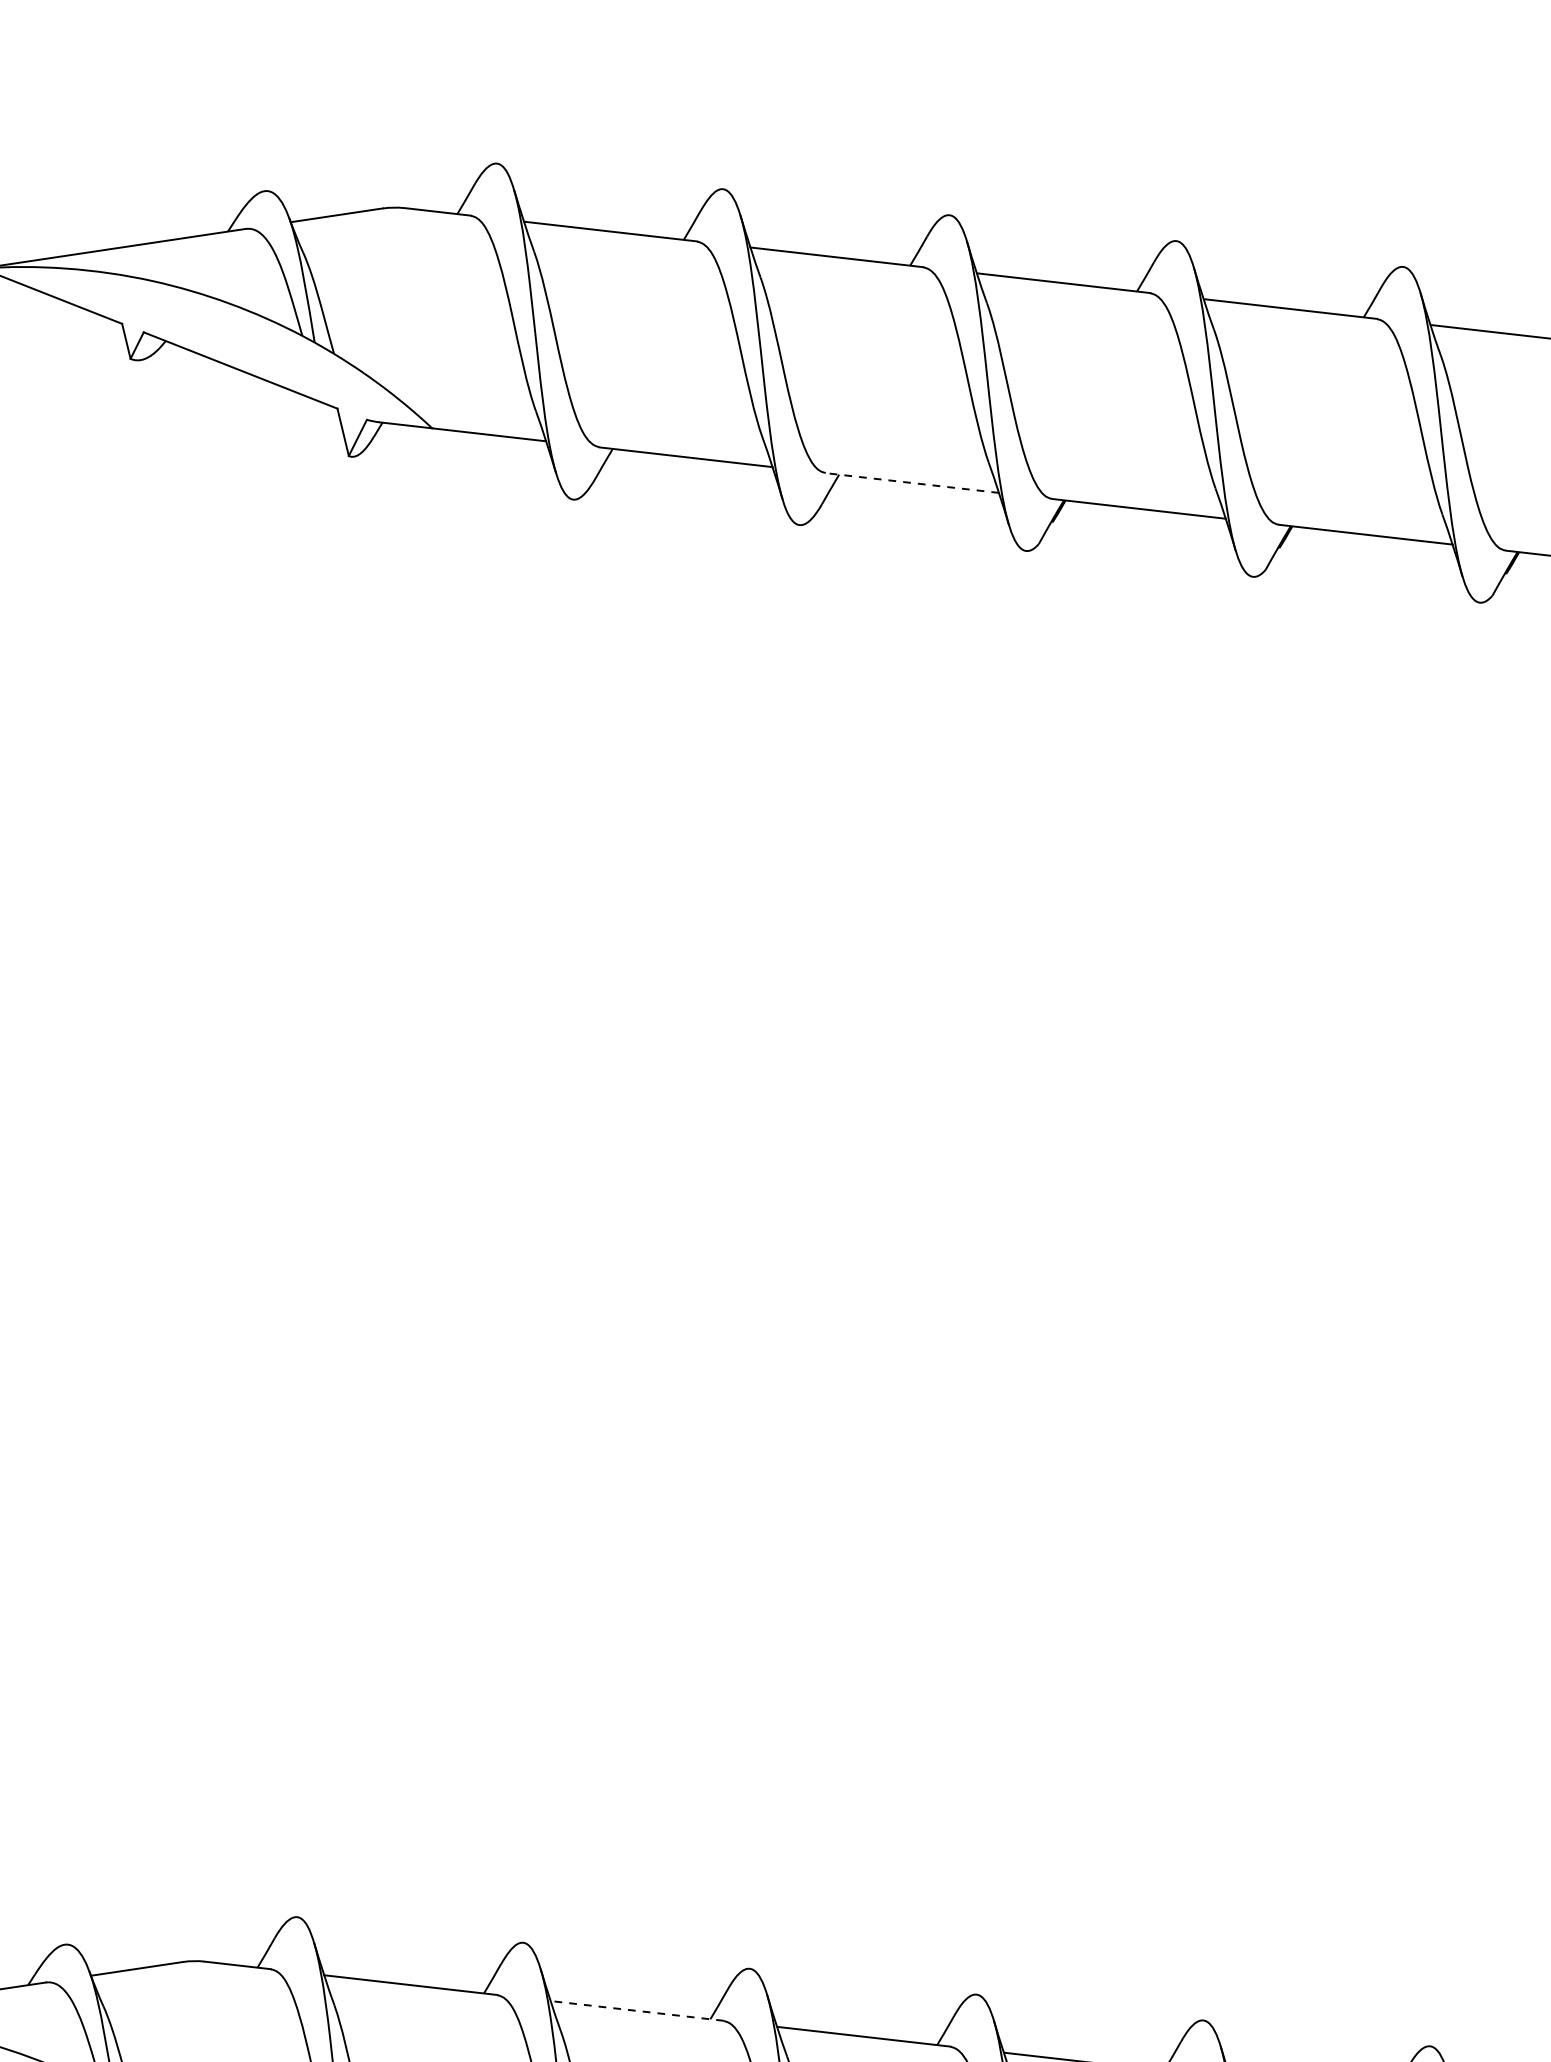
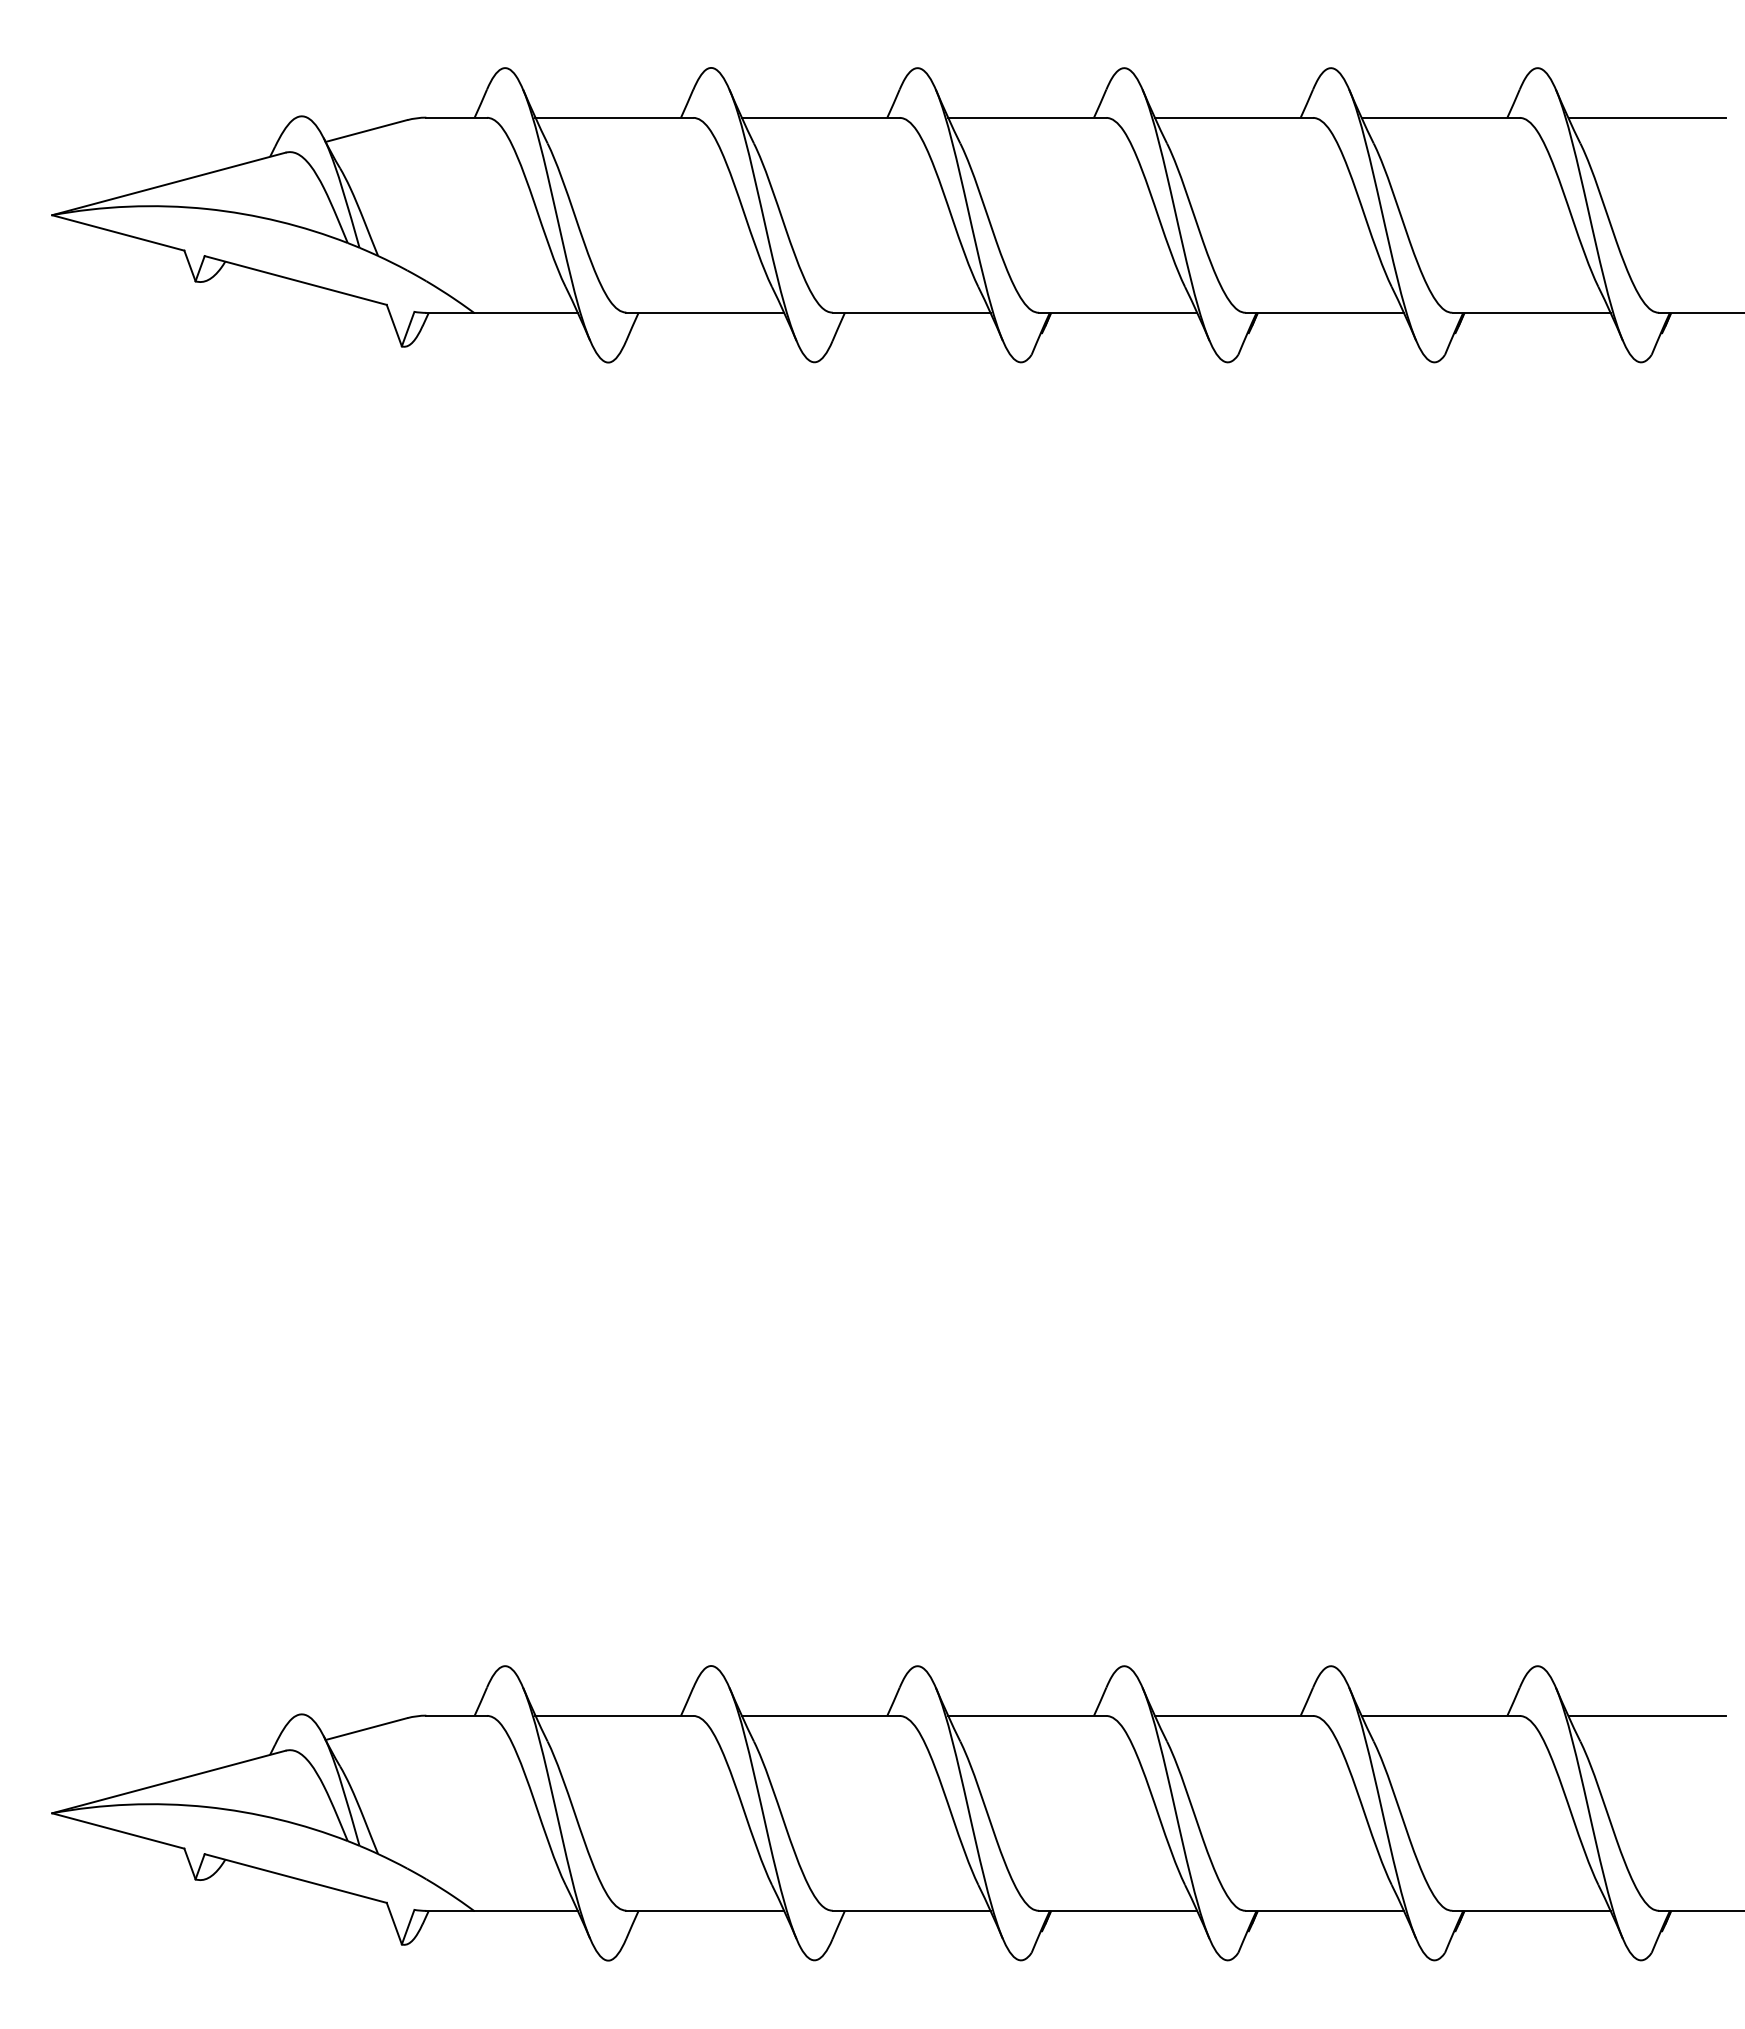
line: (912, 482) -> (911, 312), dashed -> solid
line: (637, 2010) -> (820, 1715), dashed -> solid

